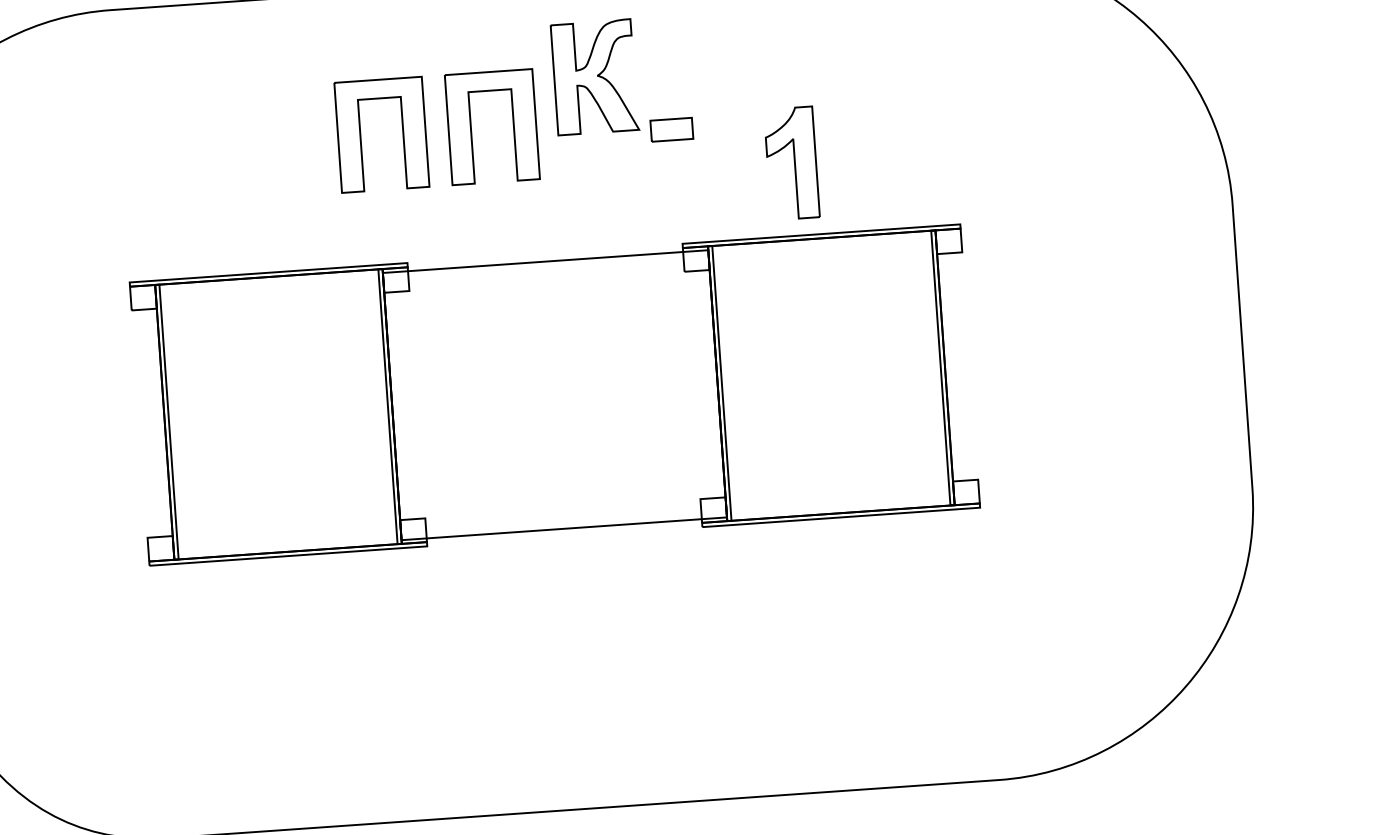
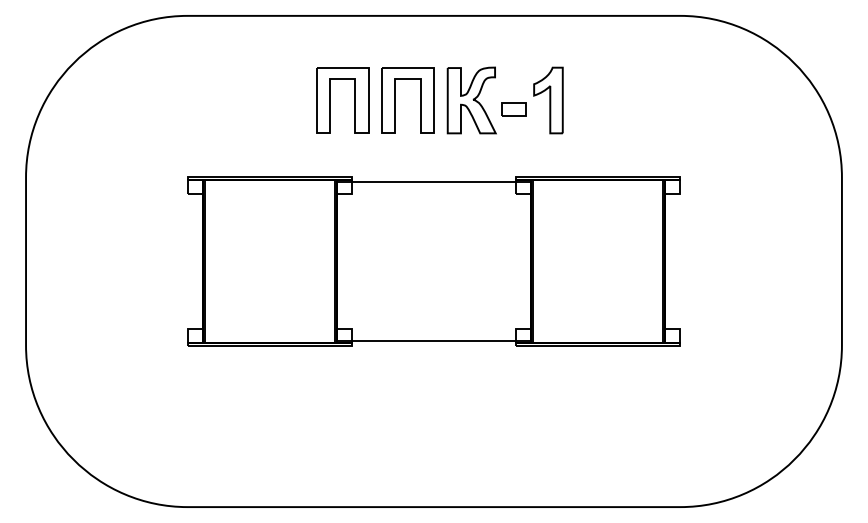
part: (594, 77) -> (471, 100), moved
part: (791, 163) -> (548, 100), moved

